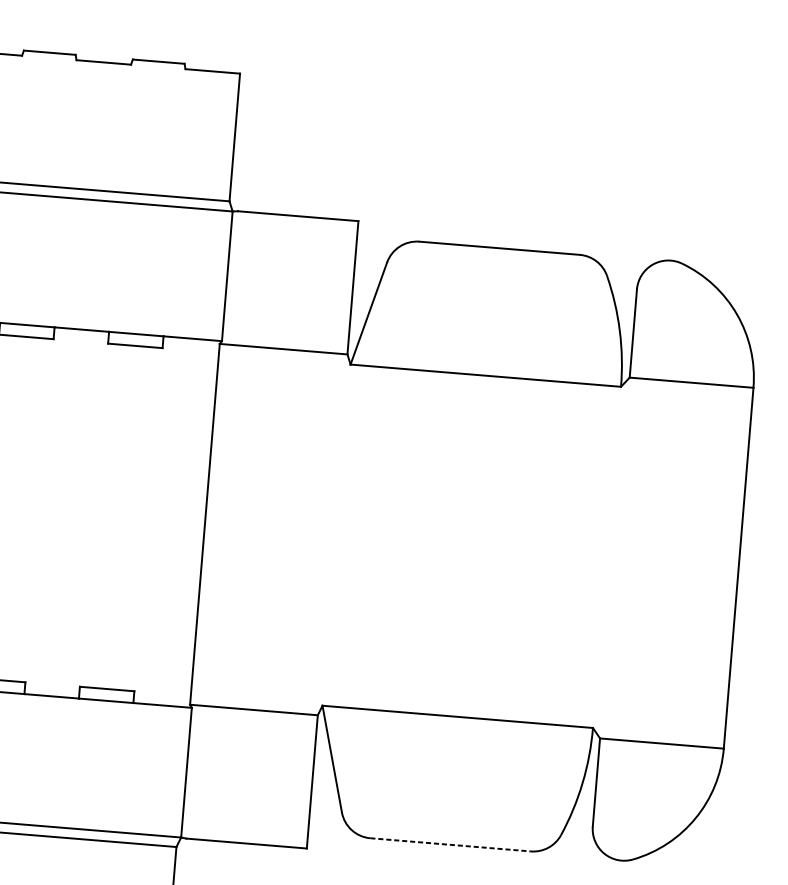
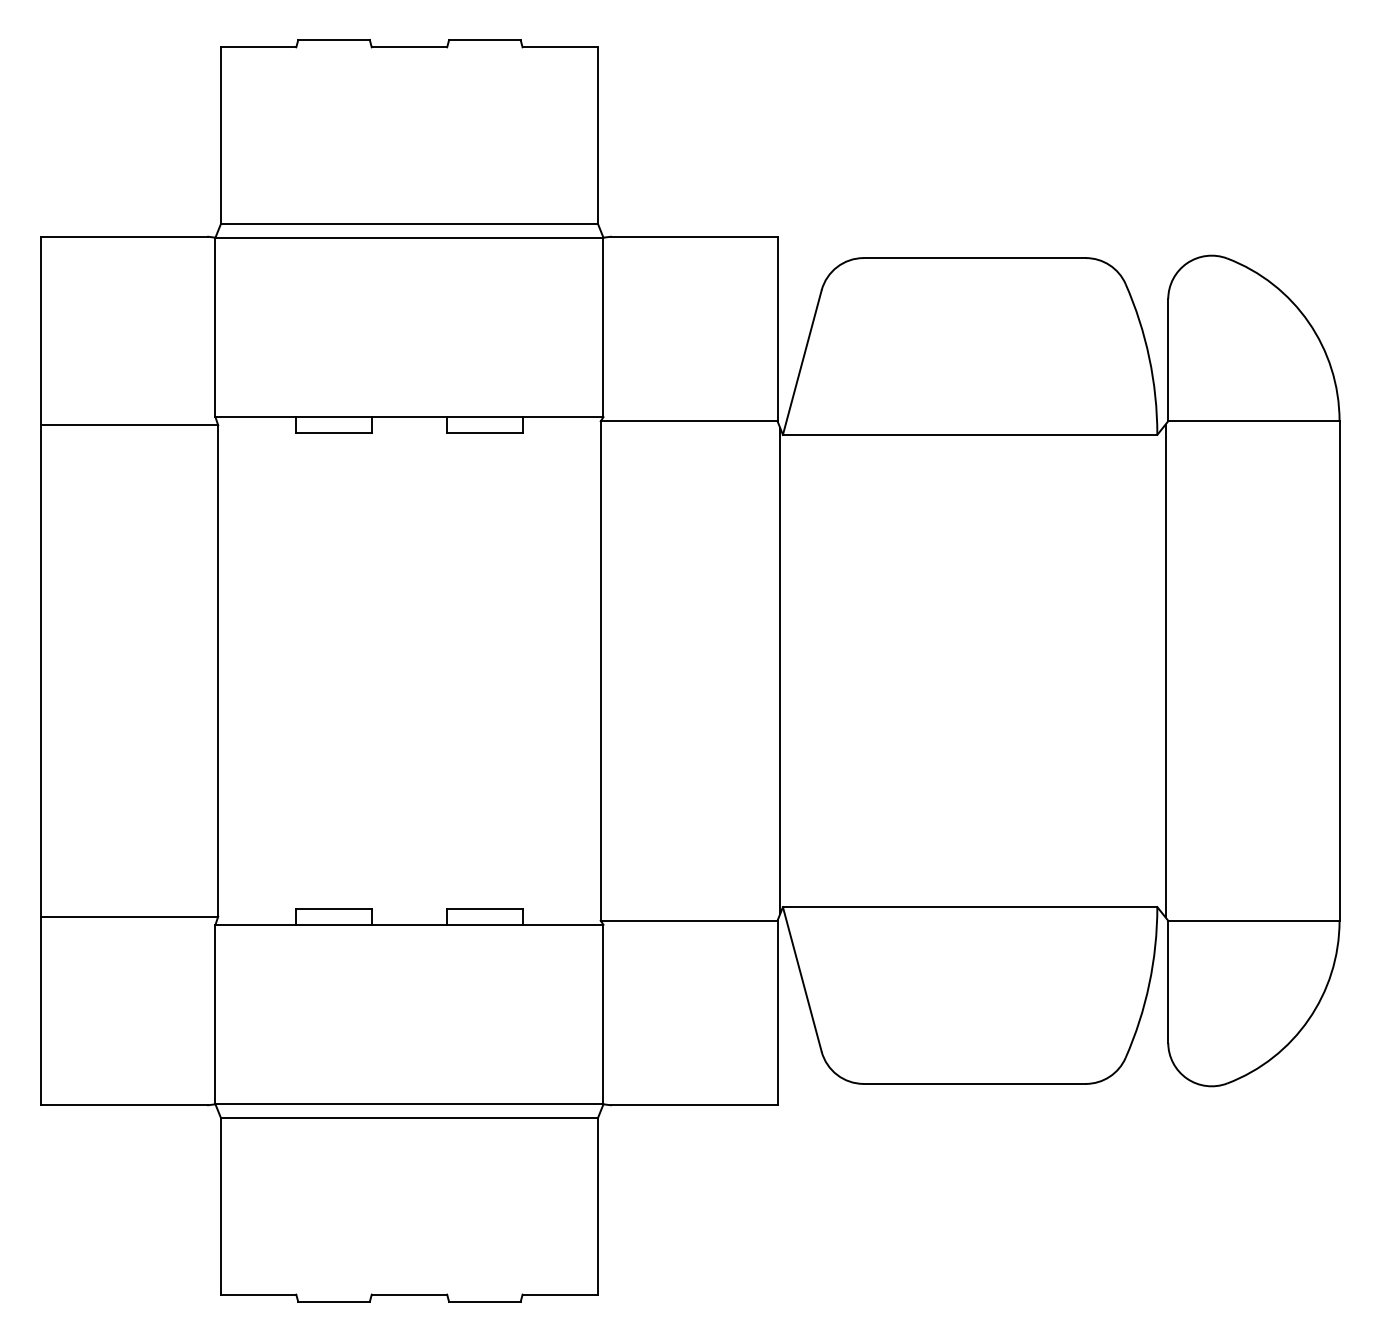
line: (334, 534) -> (780, 670), added
line: (612, 557) -> (1165, 670), added
line: (451, 844) -> (975, 1083), dashed -> solid

